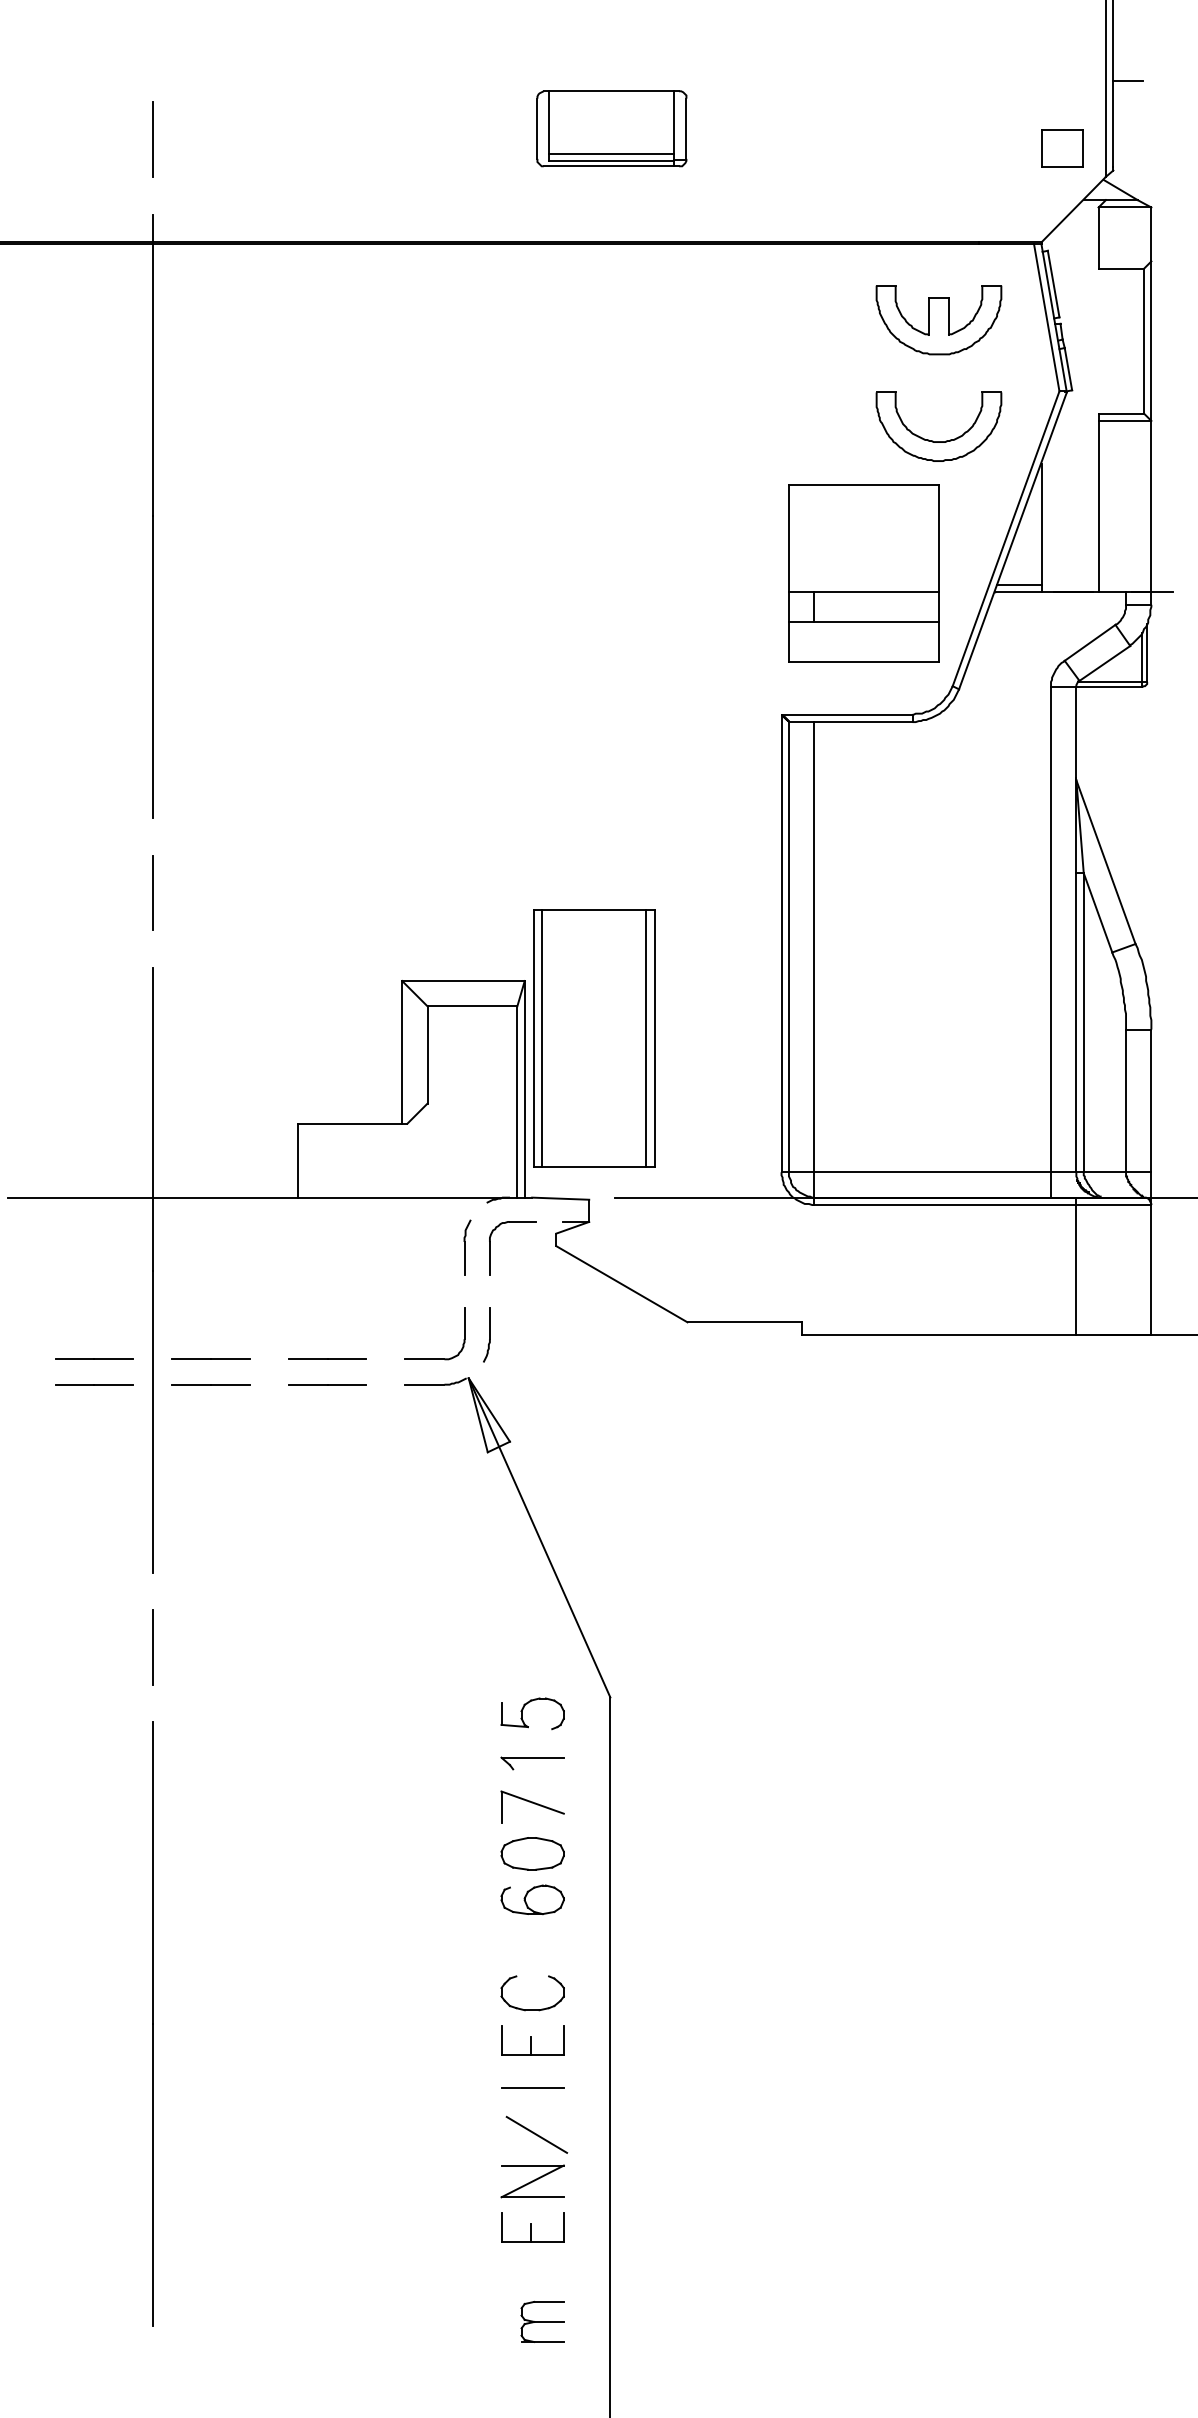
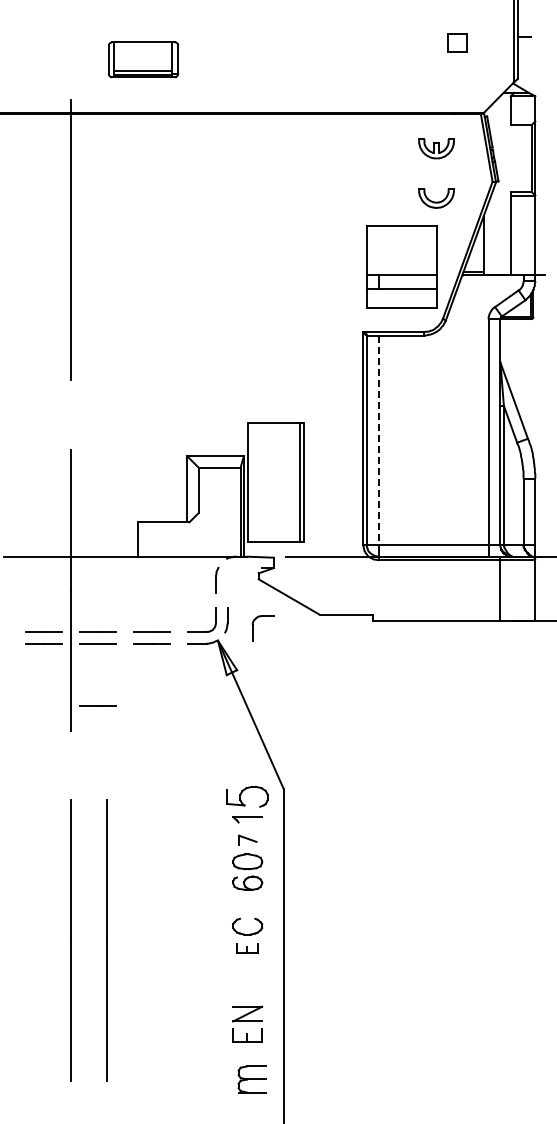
part: (611, 128) -> (143, 59), moved
line: (153, 138) -> (71, 64), removed
part: (1061, 147) -> (457, 42), moved
part: (938, 319) -> (436, 148), size x0.6
part: (938, 427) -> (436, 198), size x0.6
line: (153, 893) -> (71, 415), removed
line: (814, 947) -> (378, 440), solid -> dashed
line: (540, 1038) -> (251, 482), removed
part: (491, 1248) -> (253, 628), moved
line: (209, 1517) -> (97, 705), added
line: (153, 1646) -> (71, 765), removed
part: (532, 1713) -> (247, 796), size x1.4
part: (532, 1805) -> (247, 839), size x0.6
line: (229, 2023) -> (106, 940), added
part: (532, 2040) -> (247, 948), size x0.7
line: (532, 2087) -> (247, 970), removed
line: (536, 2134) -> (249, 992), removed
part: (540, 2322) -> (251, 1079), size x1.4

